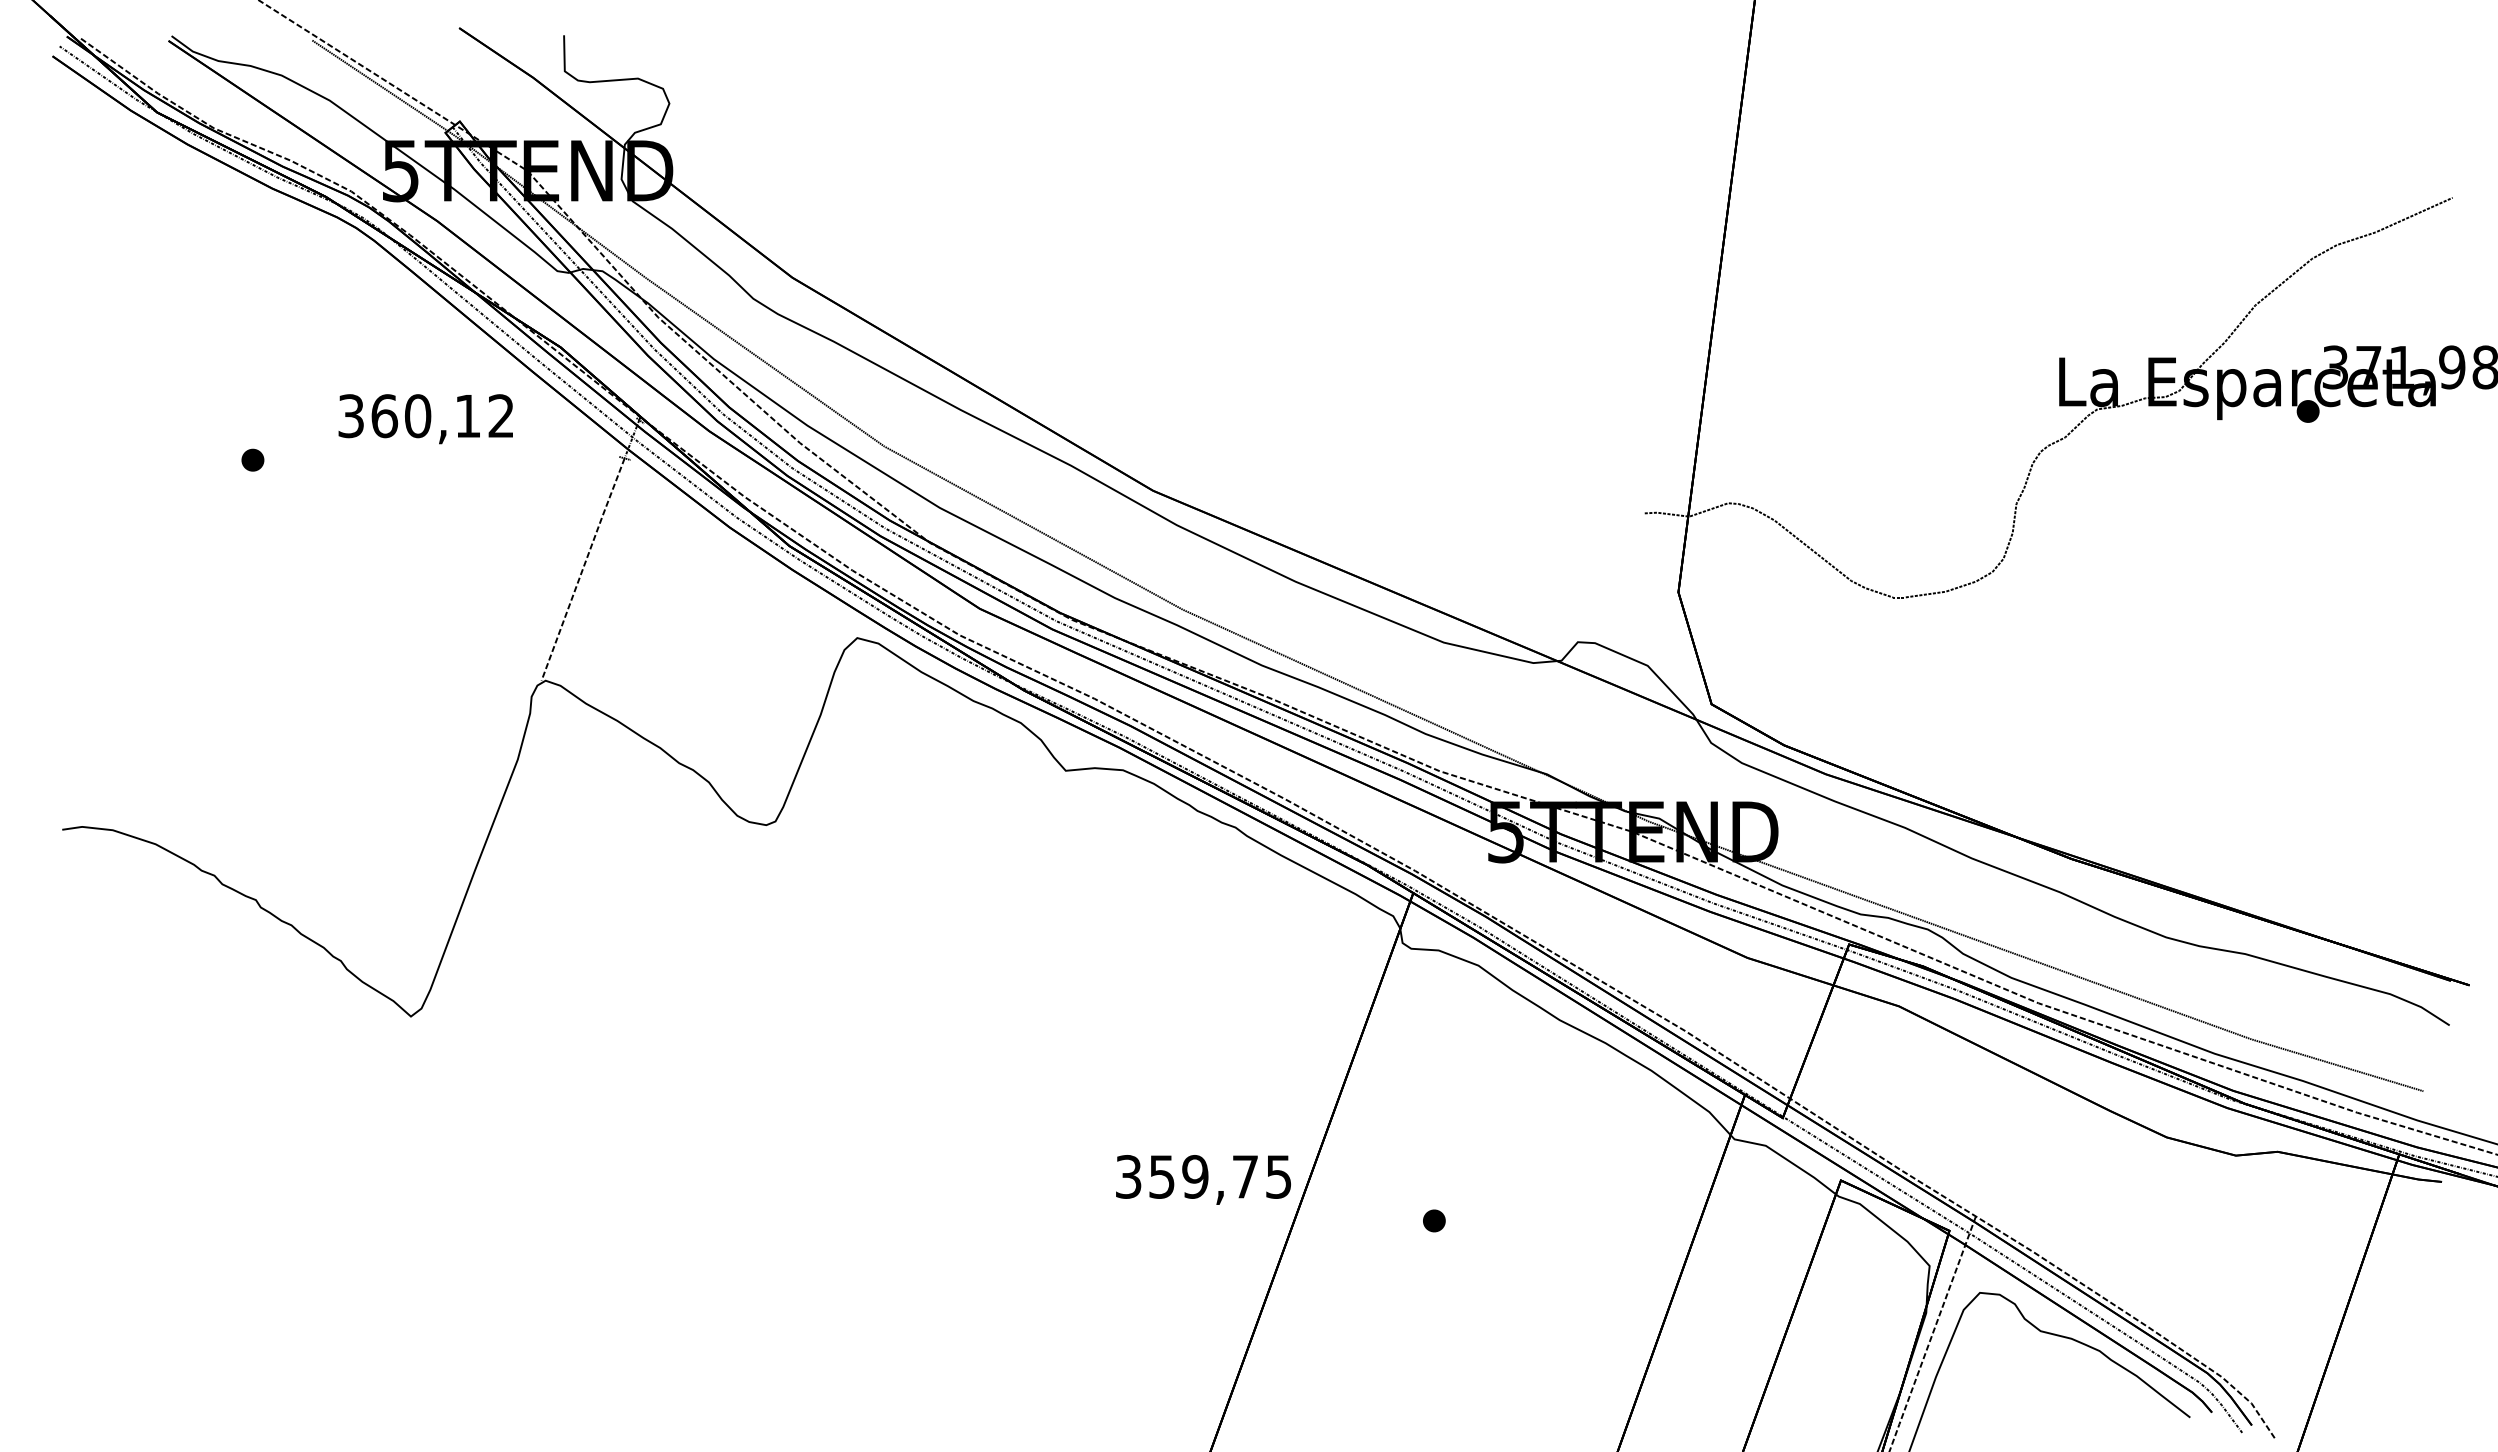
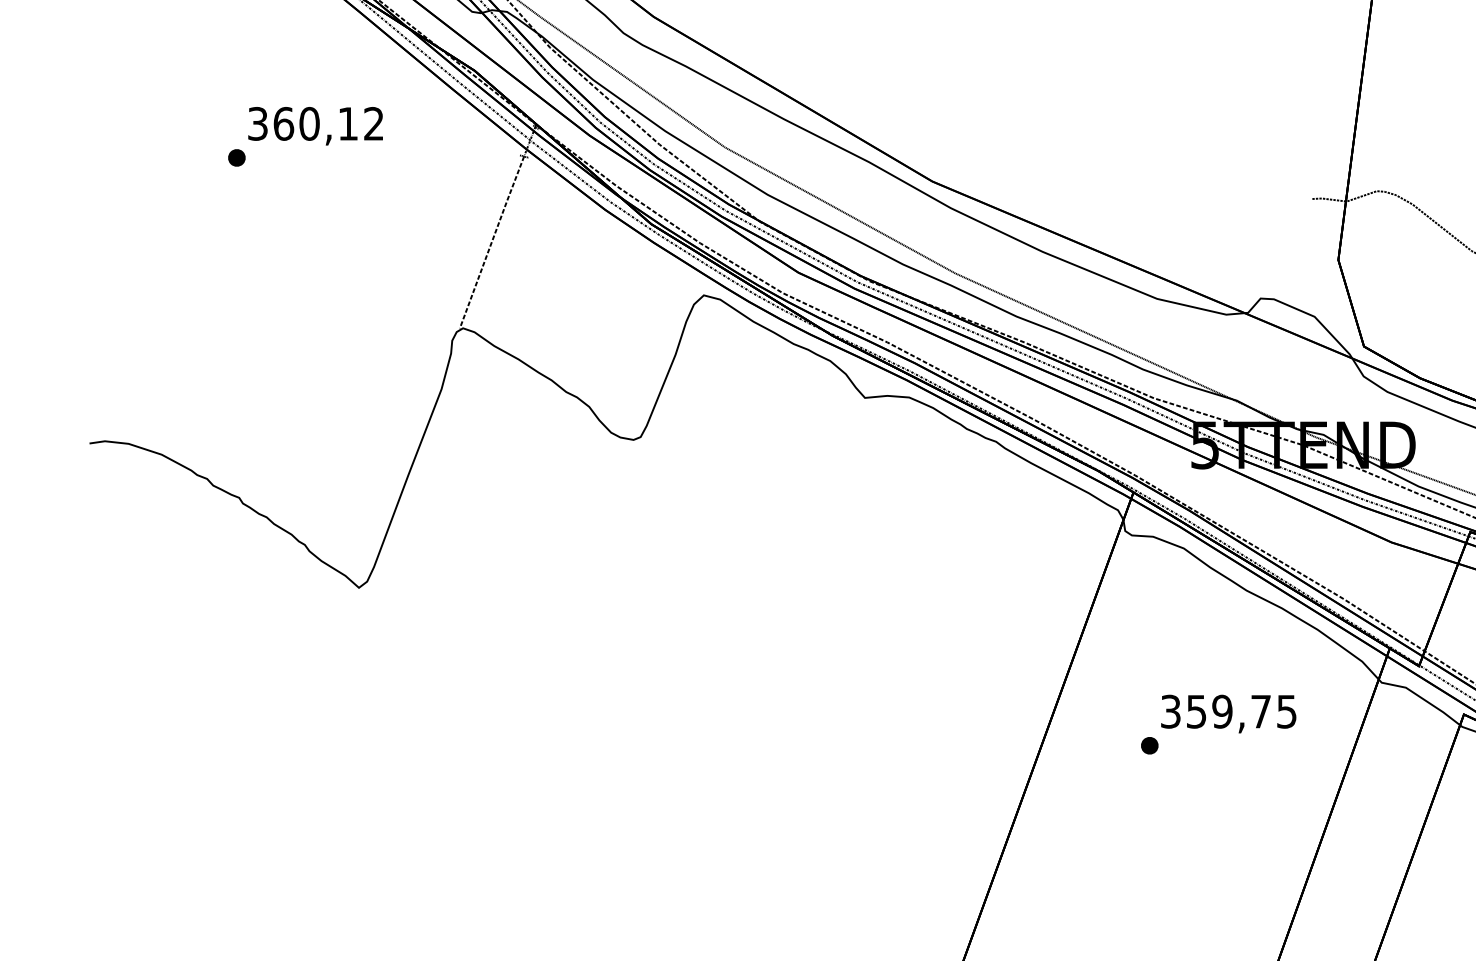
text: (425, 419) -> (315, 126), moved
text: (1203, 1179) -> (1228, 713), moved

